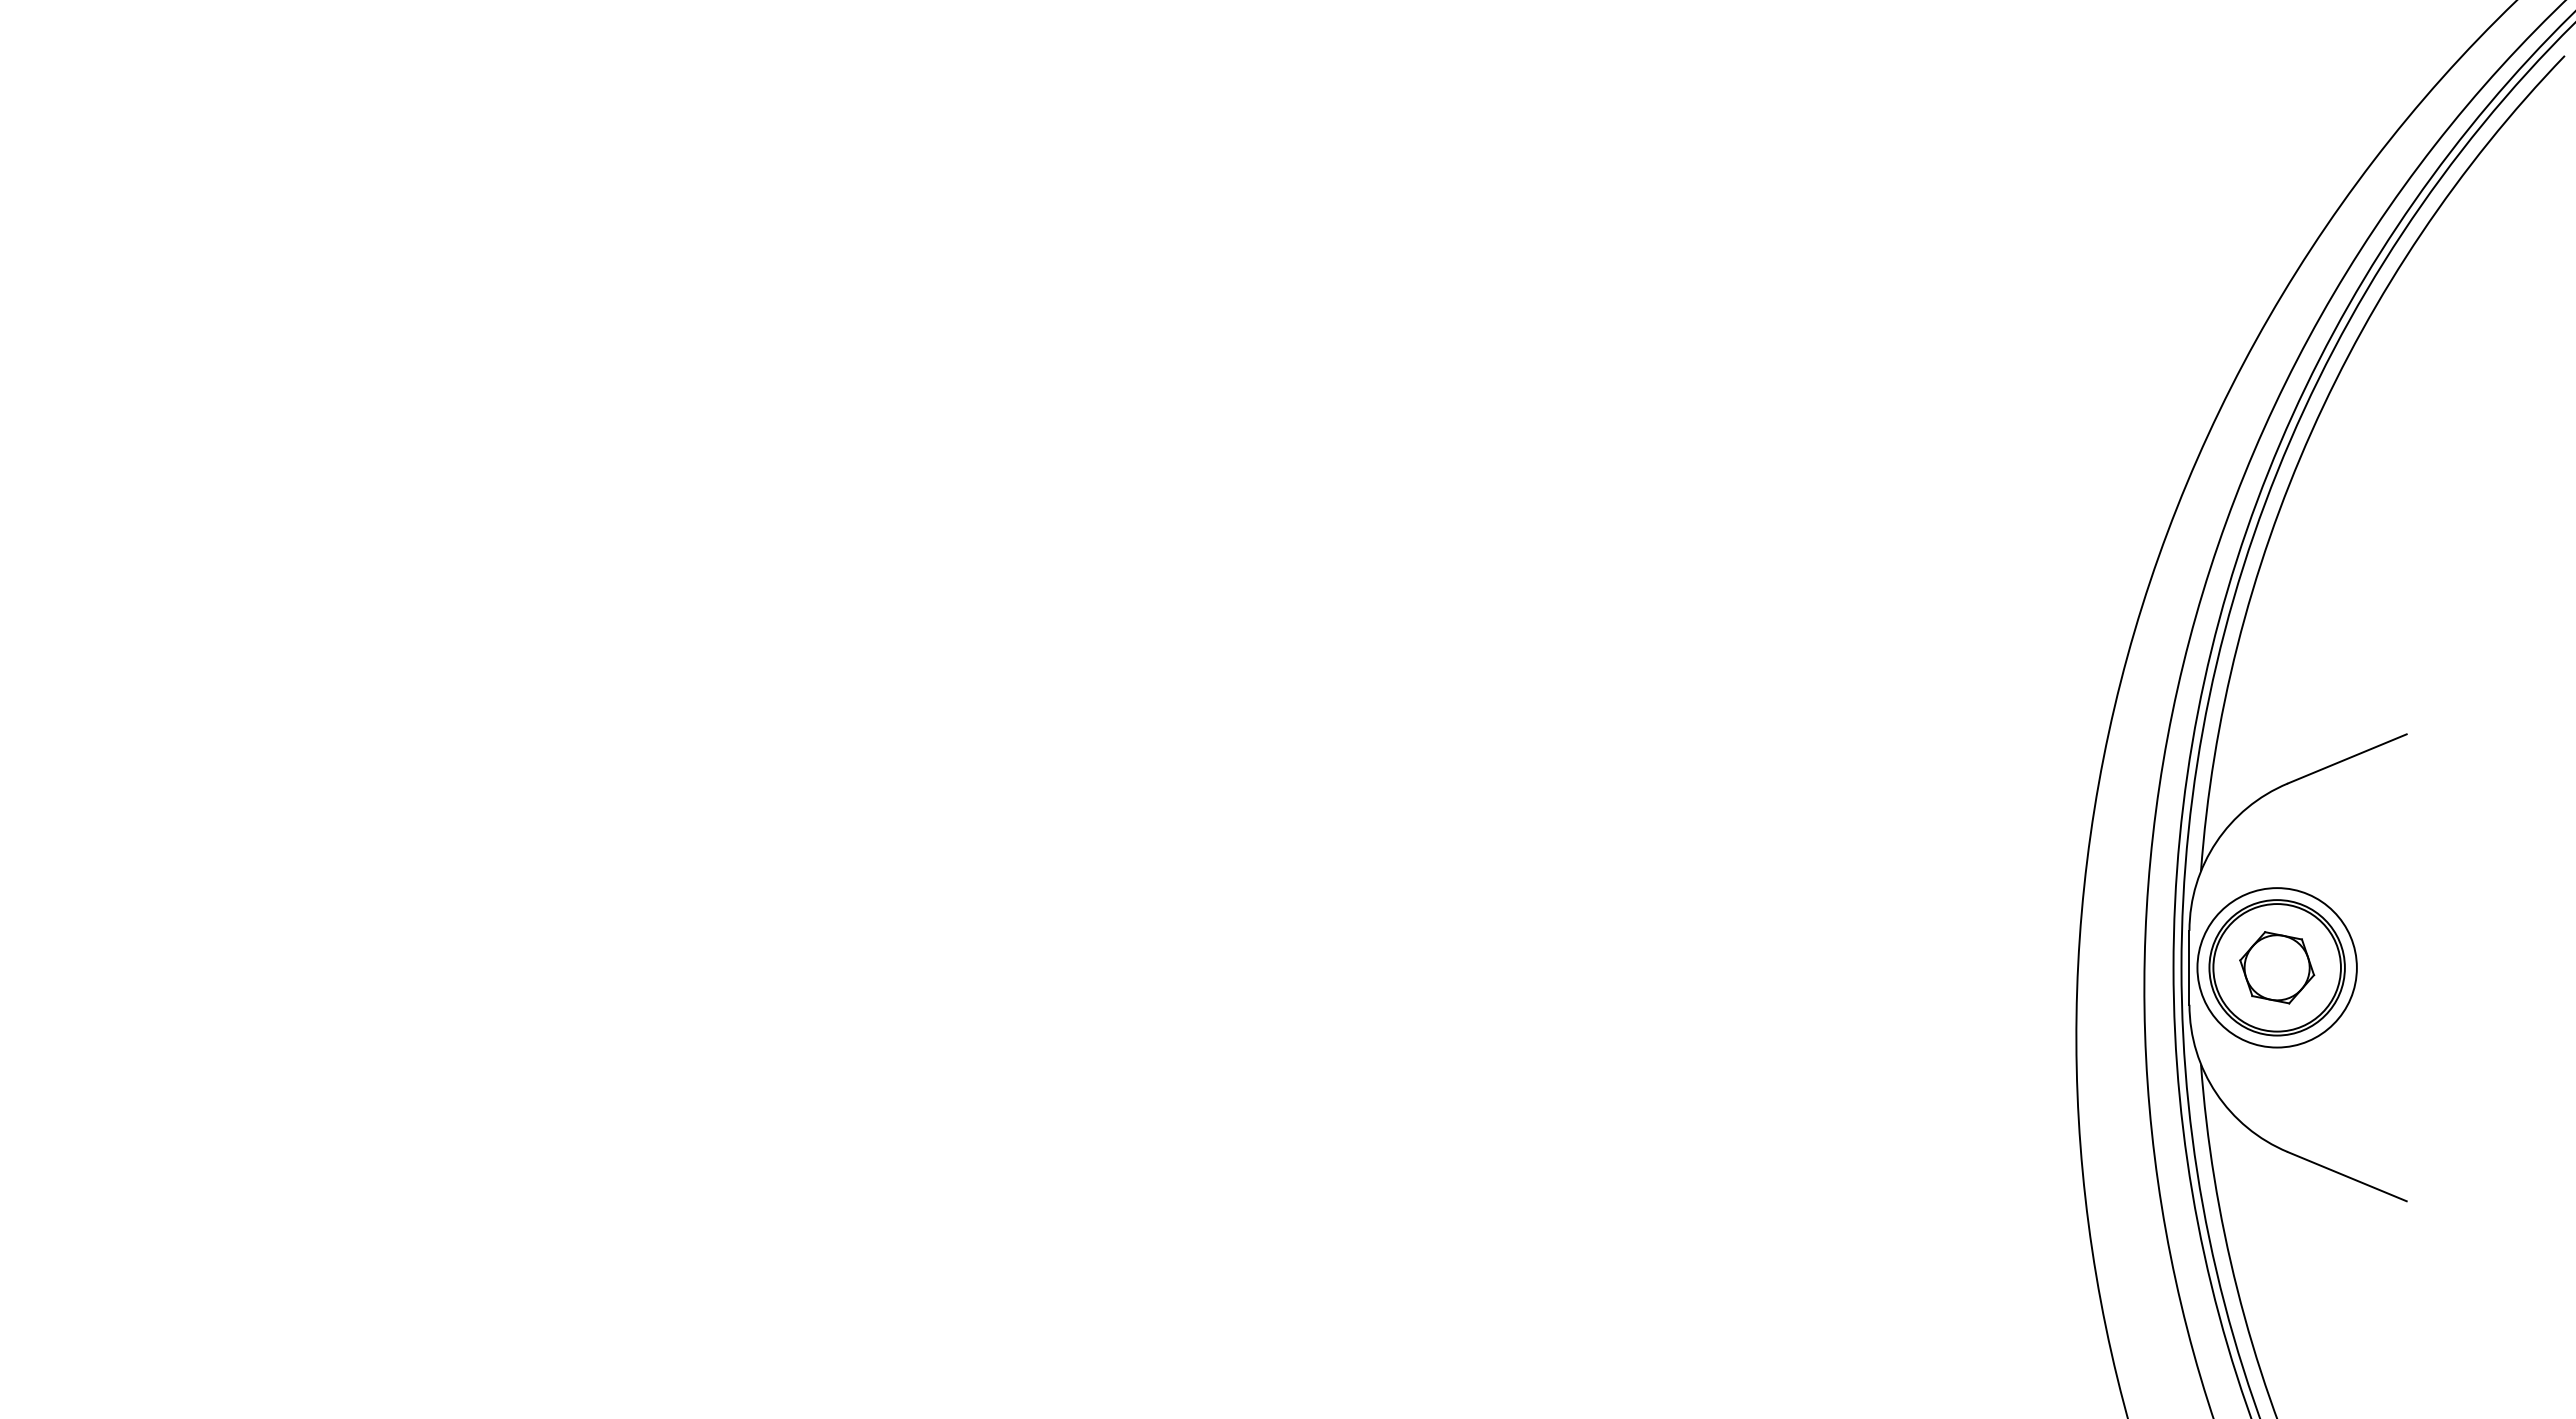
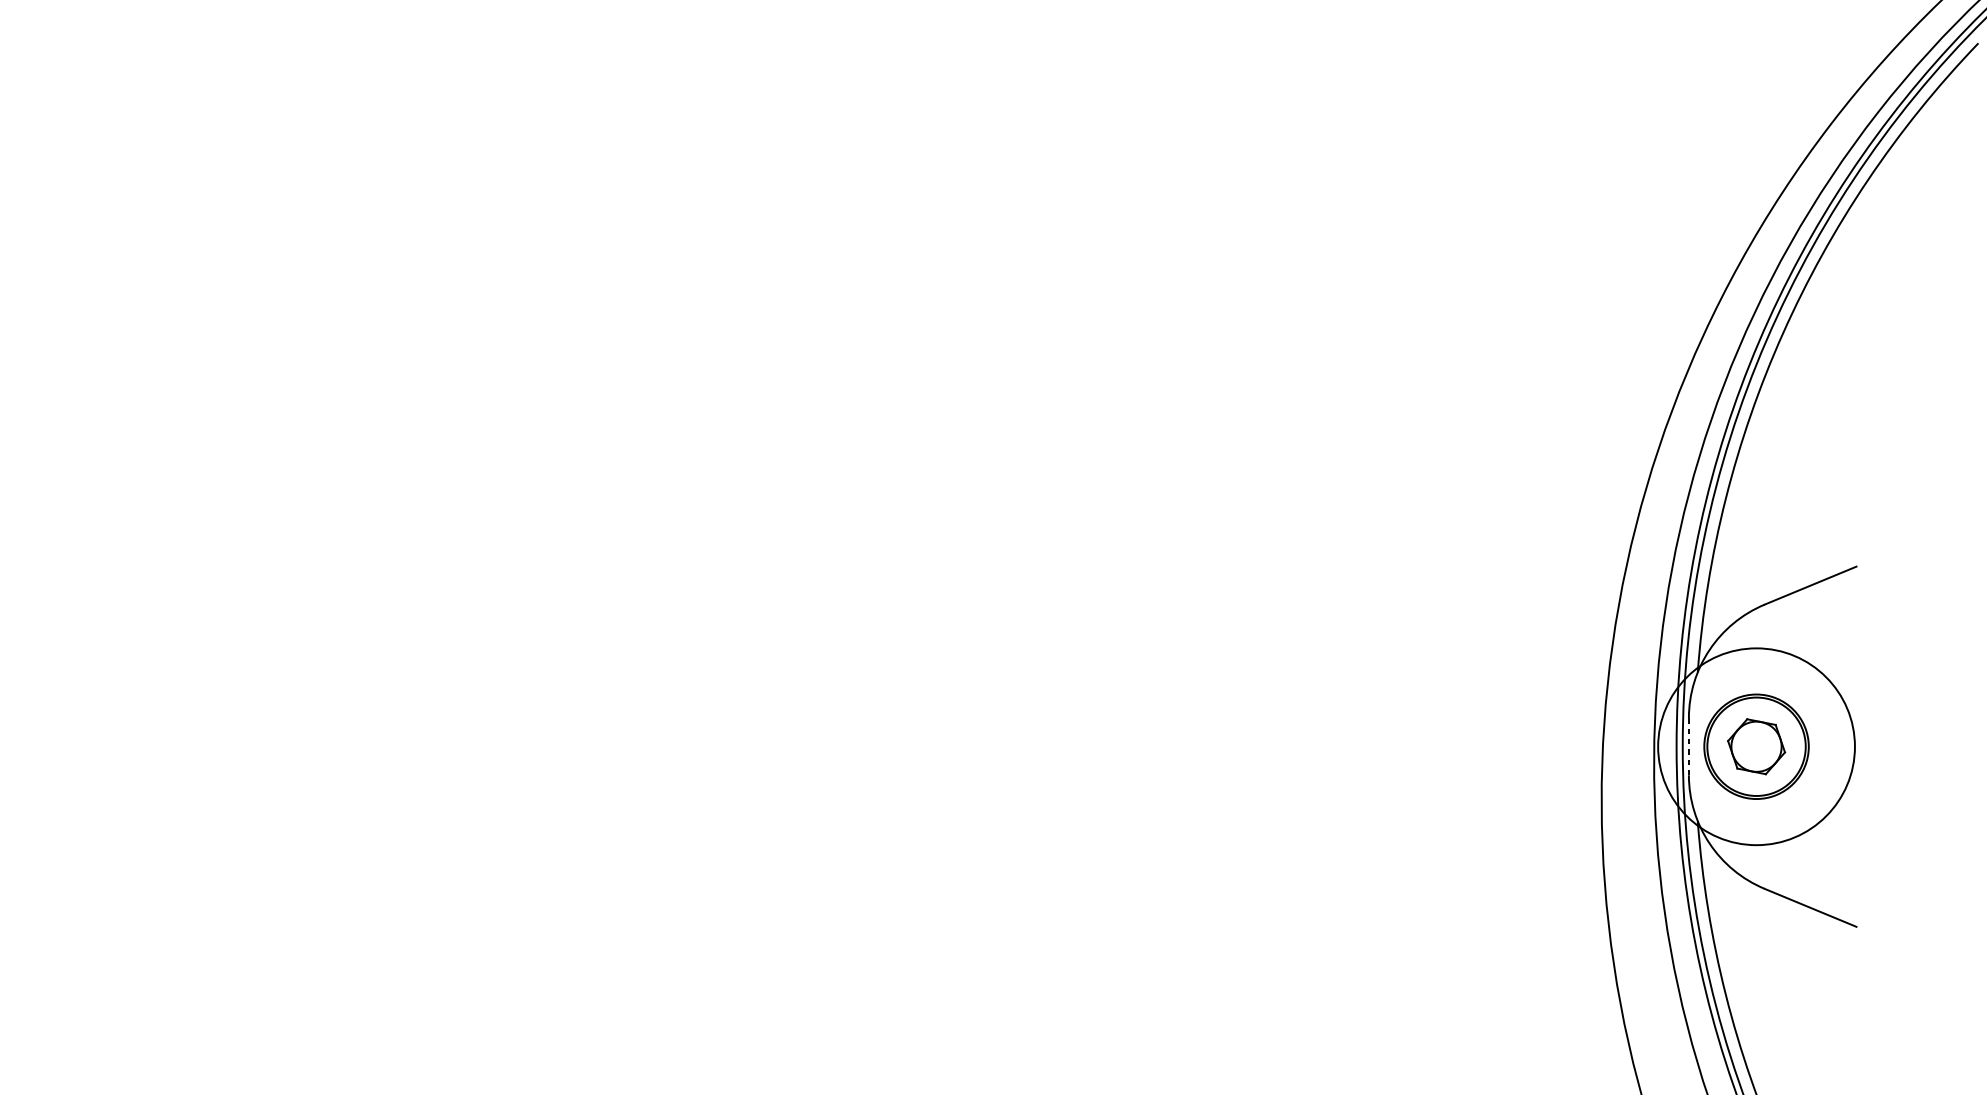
line: (2189, 967) -> (1688, 746), solid -> dashed
circle: (2276, 967) -> (1756, 746), size x1.6

